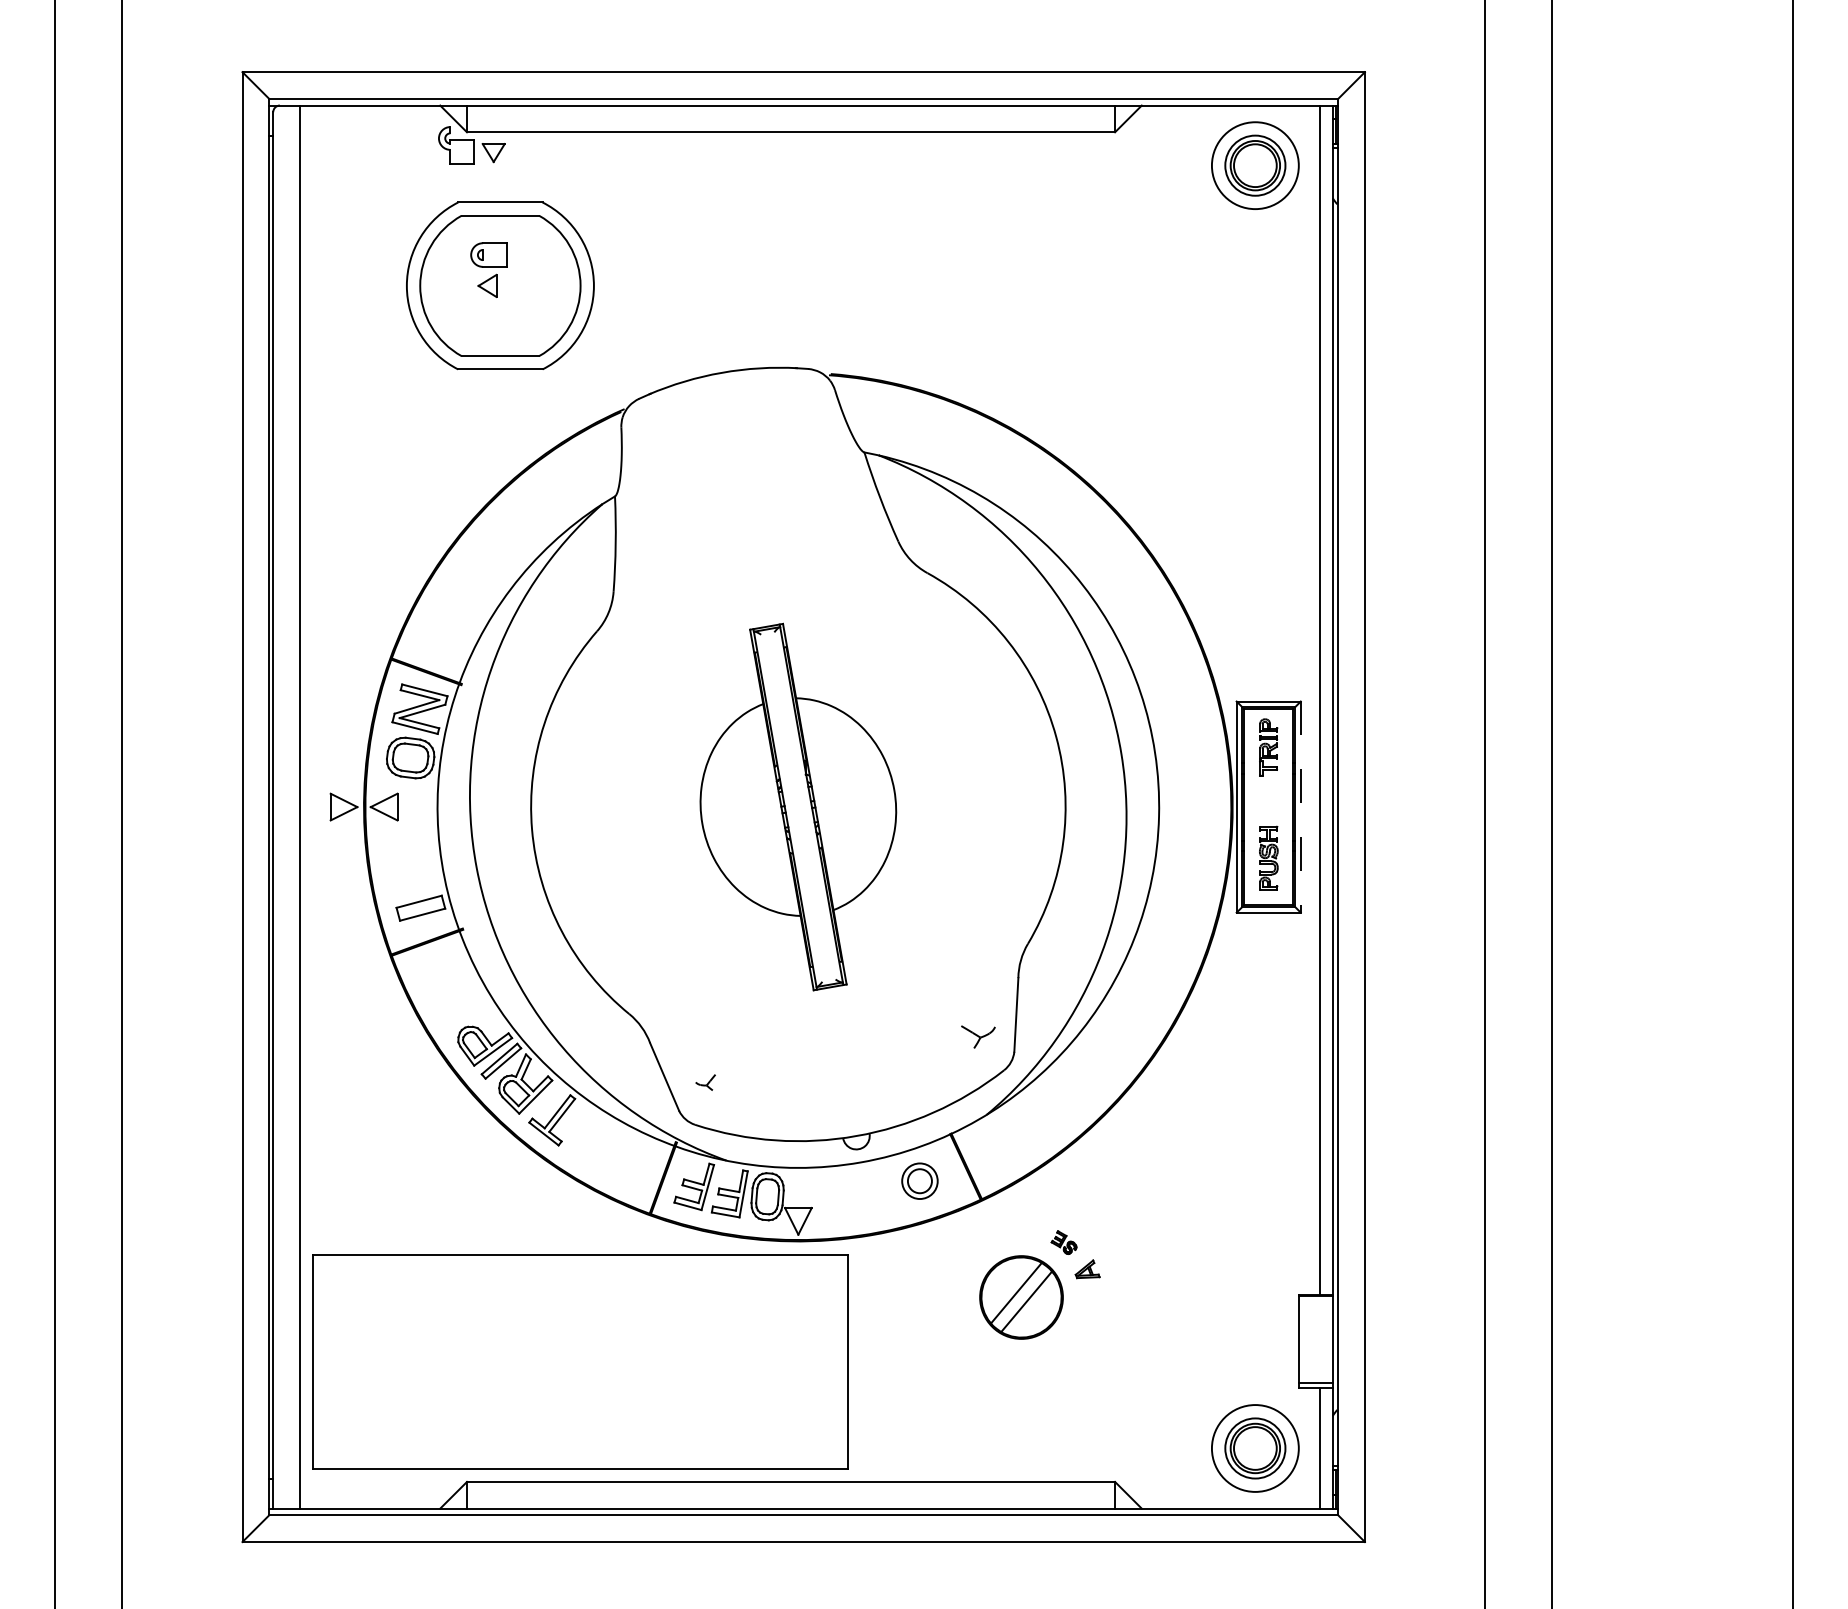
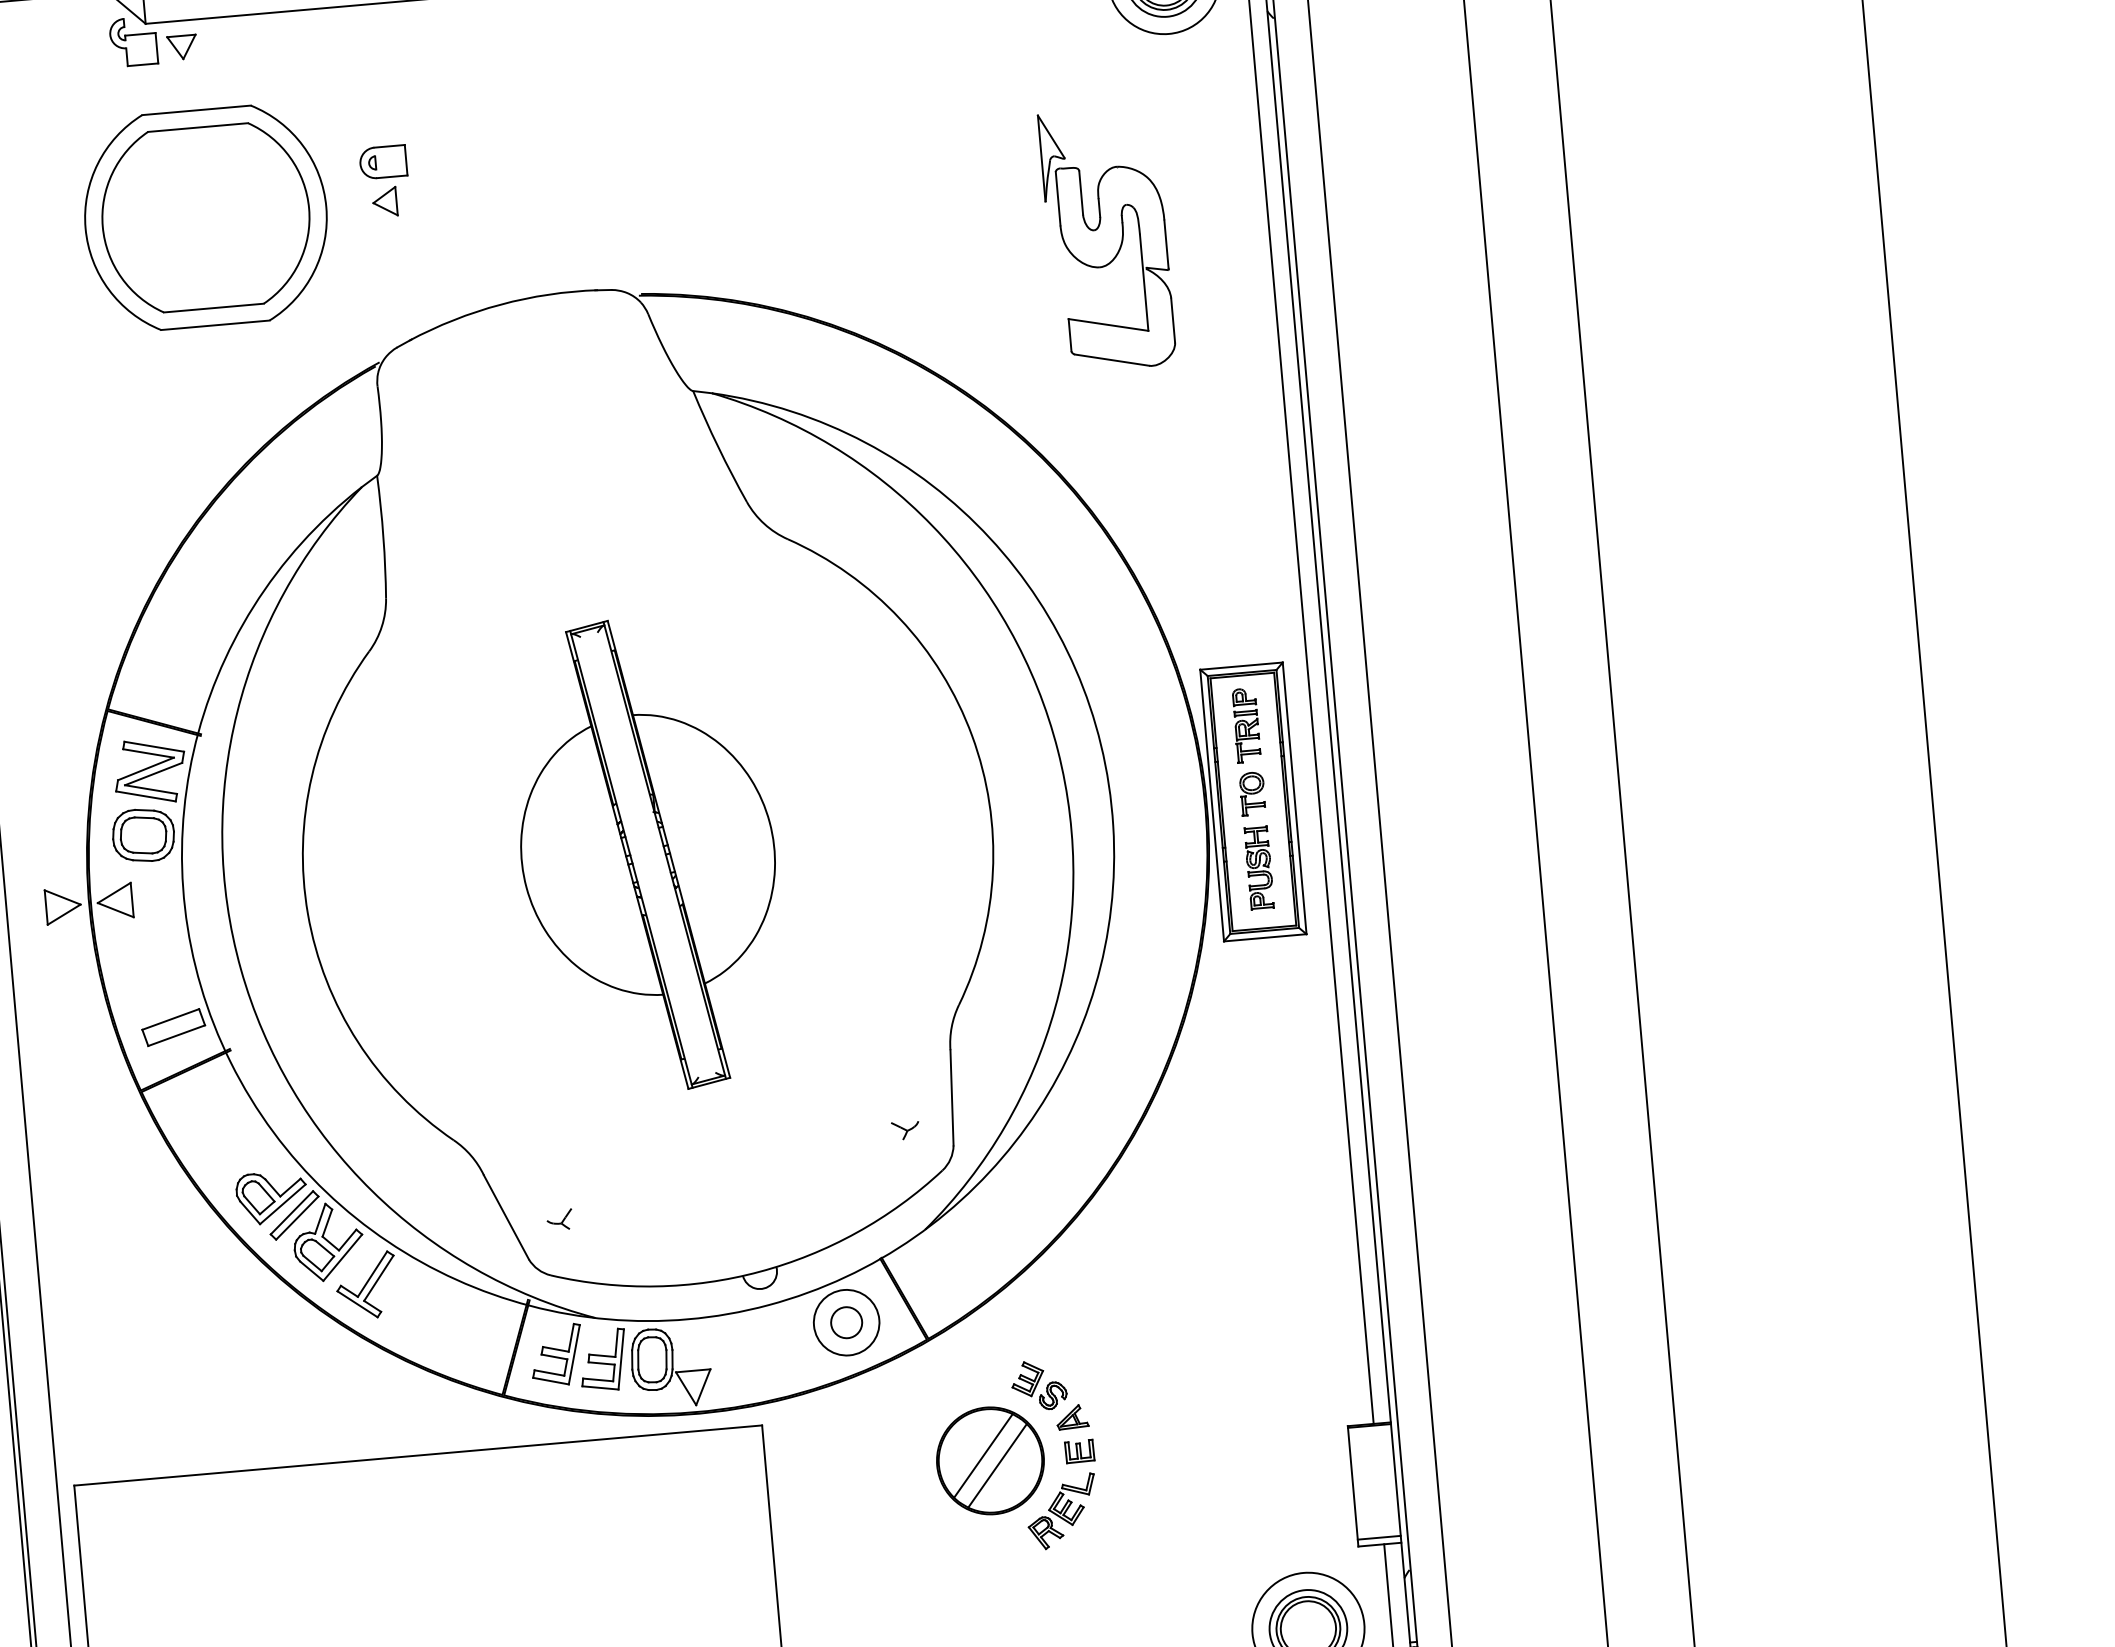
part: (488, 269) -> (384, 180), moved
part: (1194, 363) -> (1107, 239), added
part: (1268, 800) -> (1252, 793), added
line: (1300, 807) -> (1294, 798), dashed -> solid
part: (978, 1036) -> (905, 1129), size x0.62
circle: (919, 1180) -> (846, 1321), size x1.43
part: (1063, 1242) -> (1038, 1385), size x1.67
part: (1073, 1328) -> (1060, 1494), added

